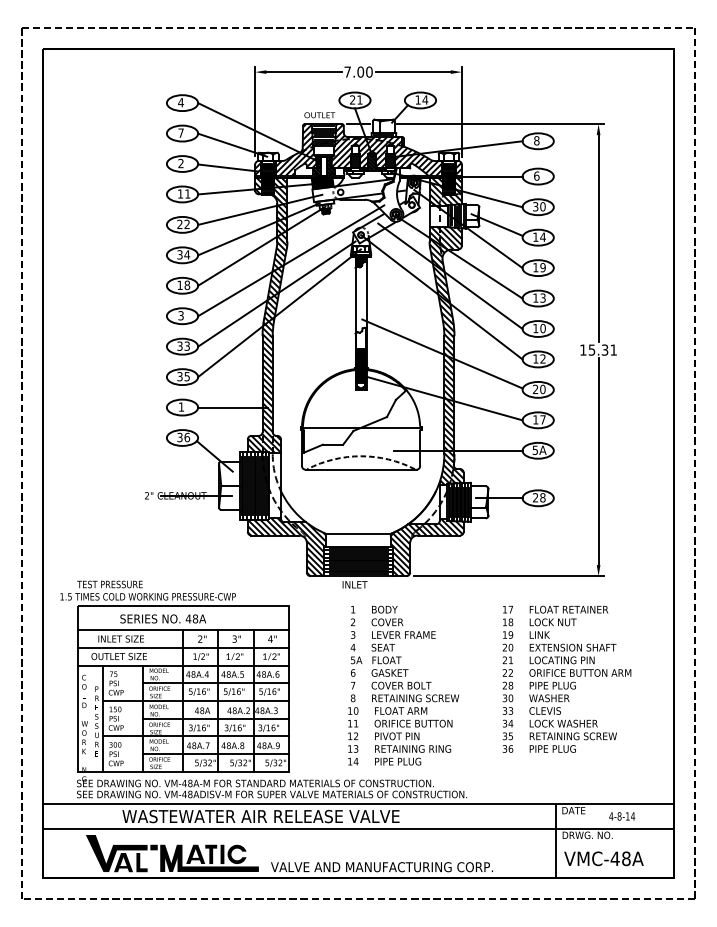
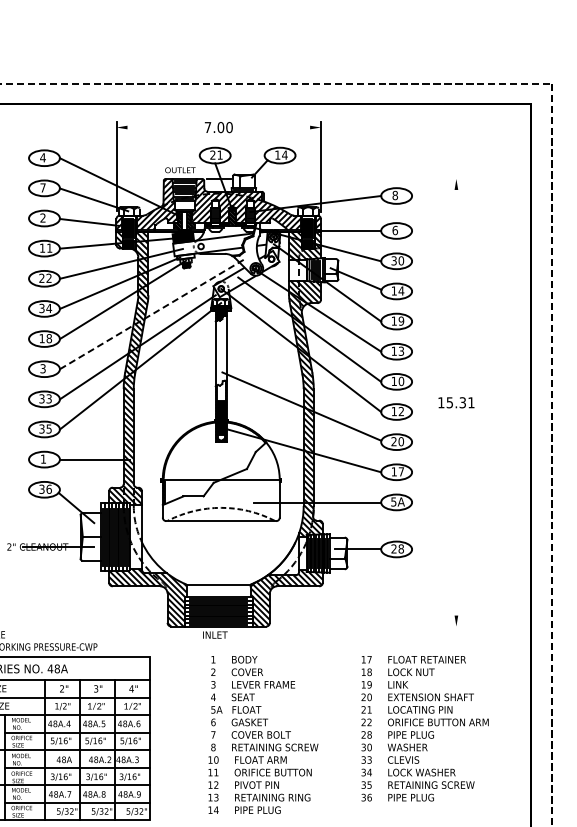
line: (303, 72) -> (164, 127), removed
line: (412, 72) -> (272, 127), removed
line: (500, 124) -> (359, 179), removed
line: (598, 238) -> (456, 292), removed
line: (291, 260) -> (152, 314), solid -> dashed
line: (598, 461) -> (456, 513), removed
line: (508, 576) -> (367, 626), removed

